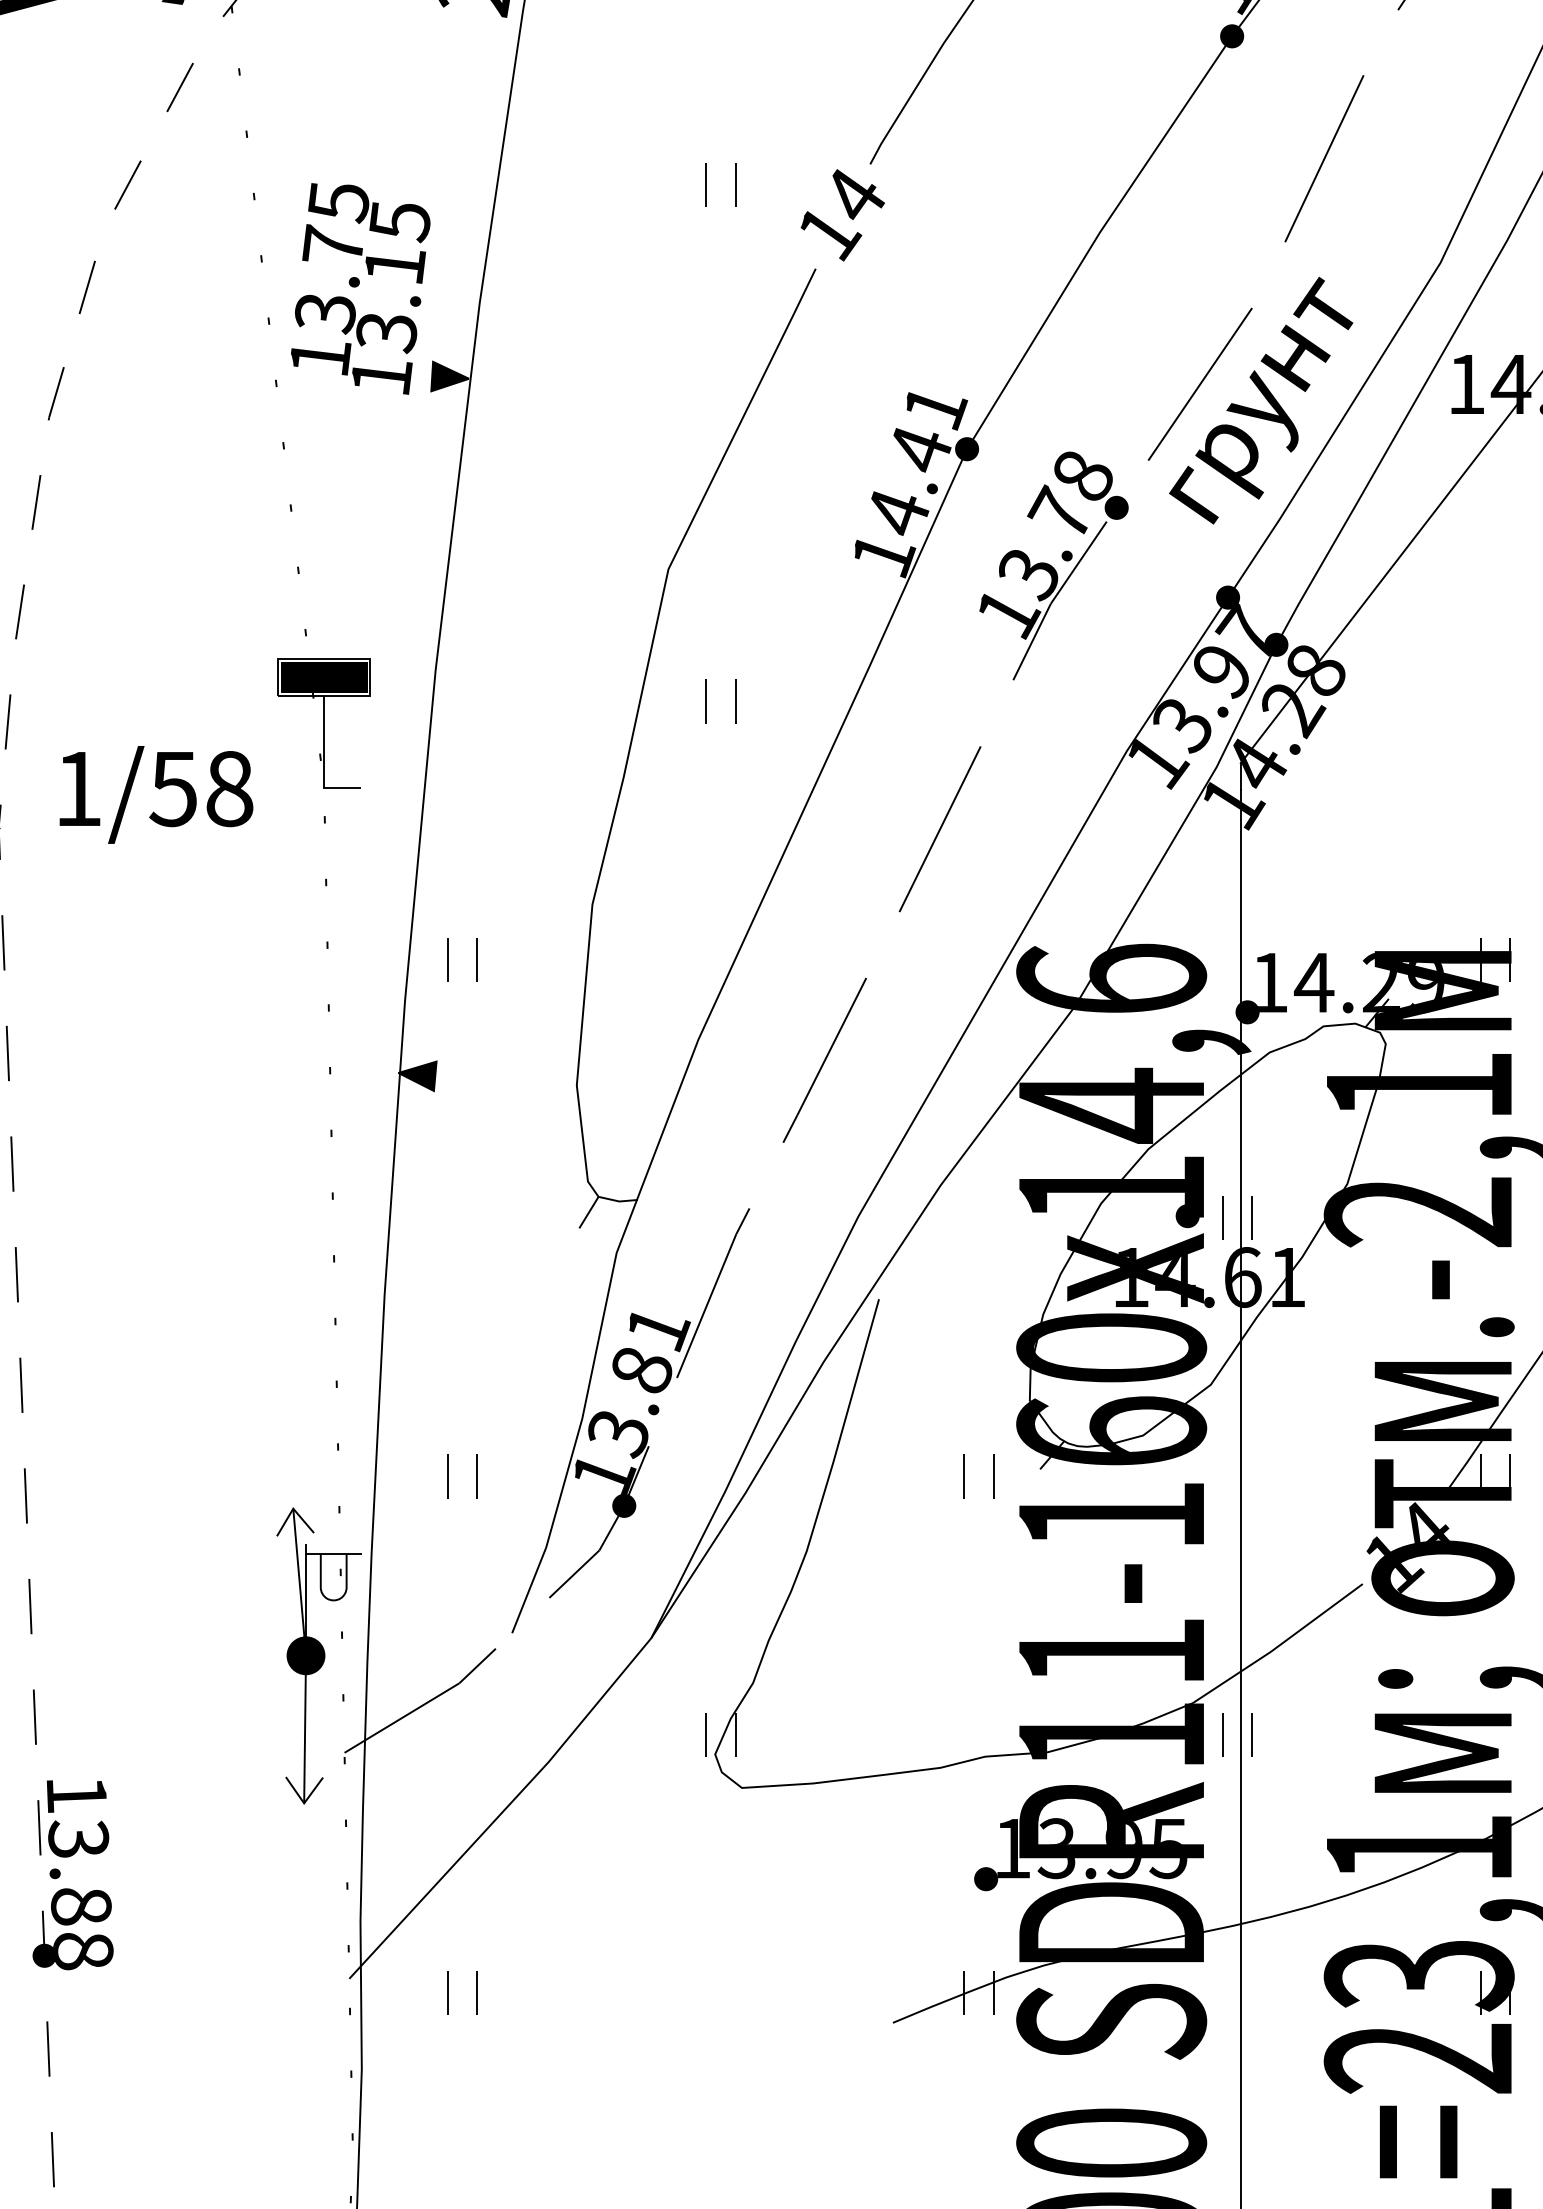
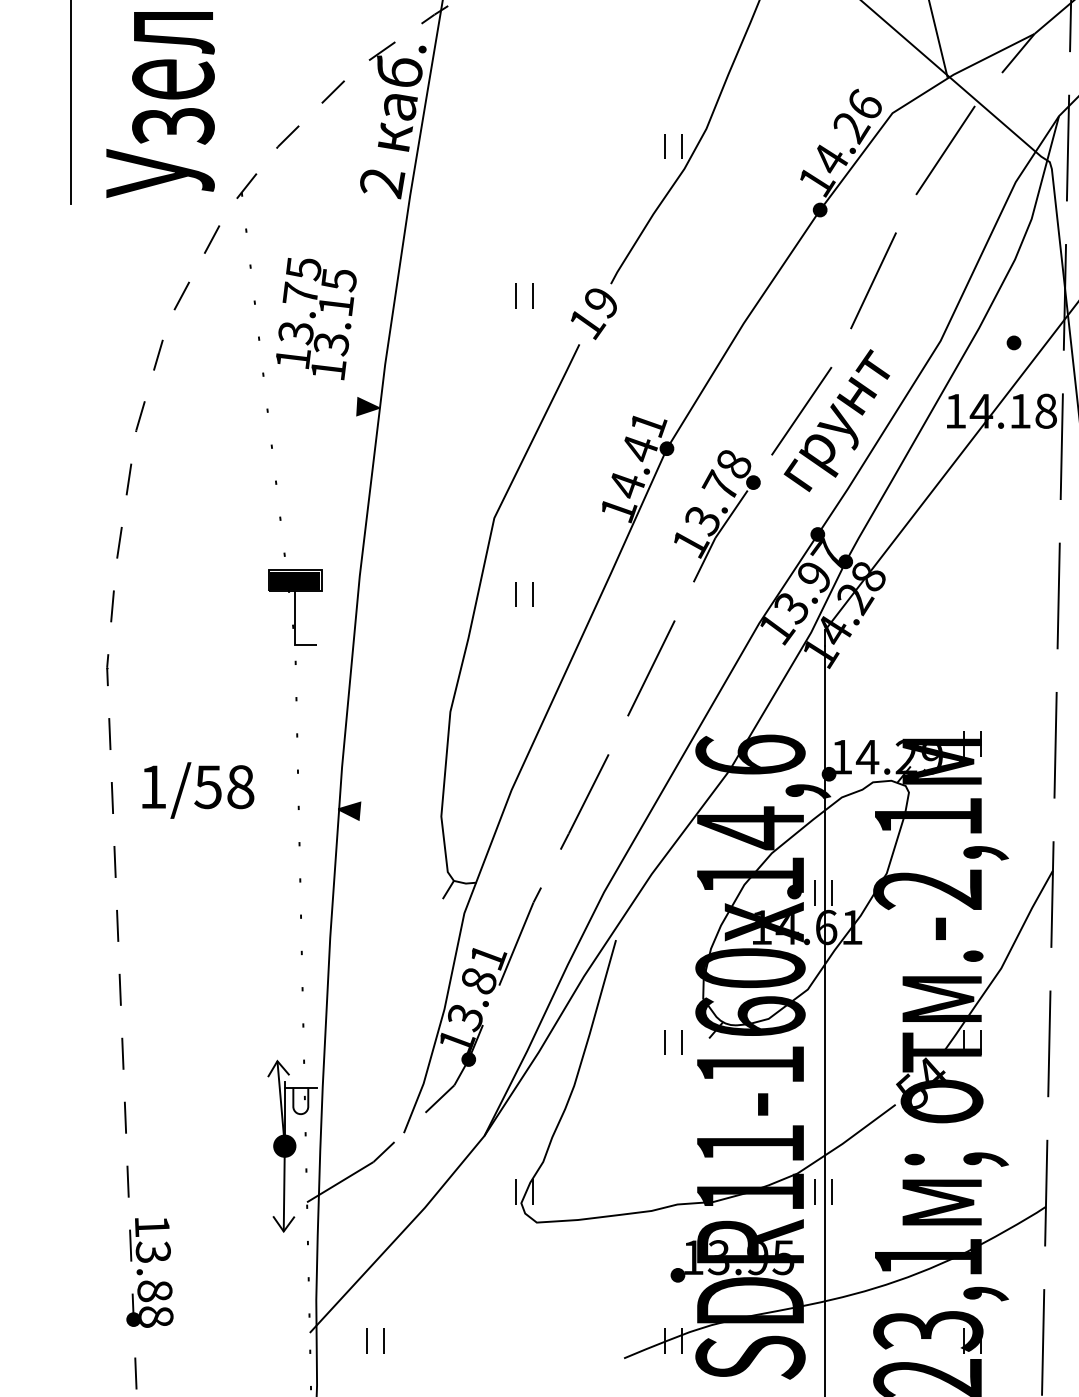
text: (855, 196) -> (602, 302), 14 -> 19
text: (360, 289) -> (316, 319), moved
text: (156, 794) -> (198, 790), moved
part: (449, 959) -> (367, 743), removed
part: (449, 1476) -> (367, 1042), removed
text: (1393, 1561) -> (913, 1091), 14 -> 54

